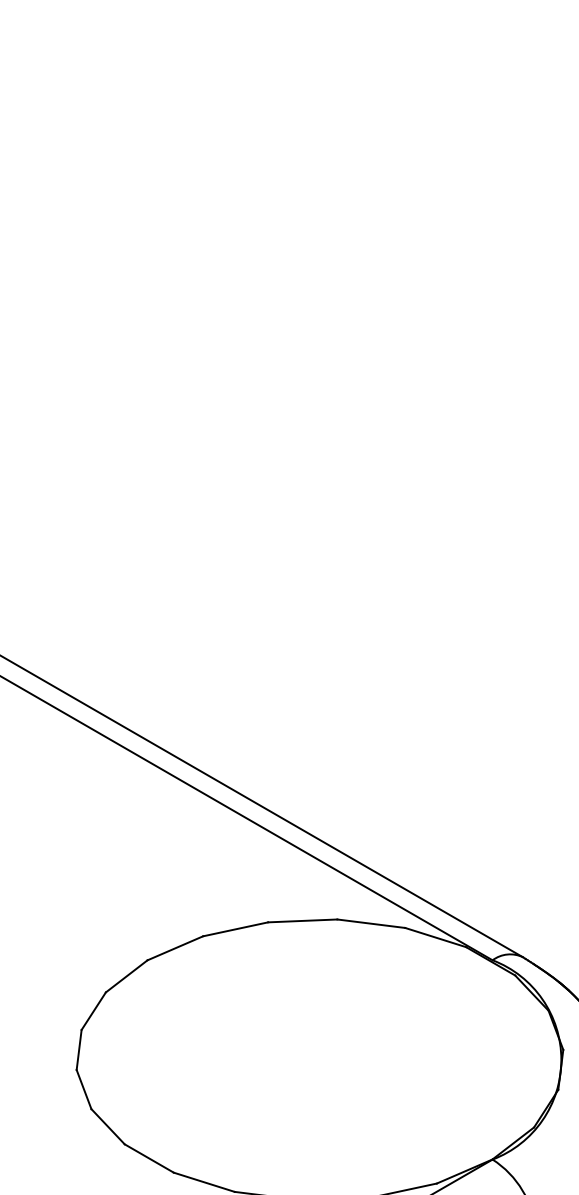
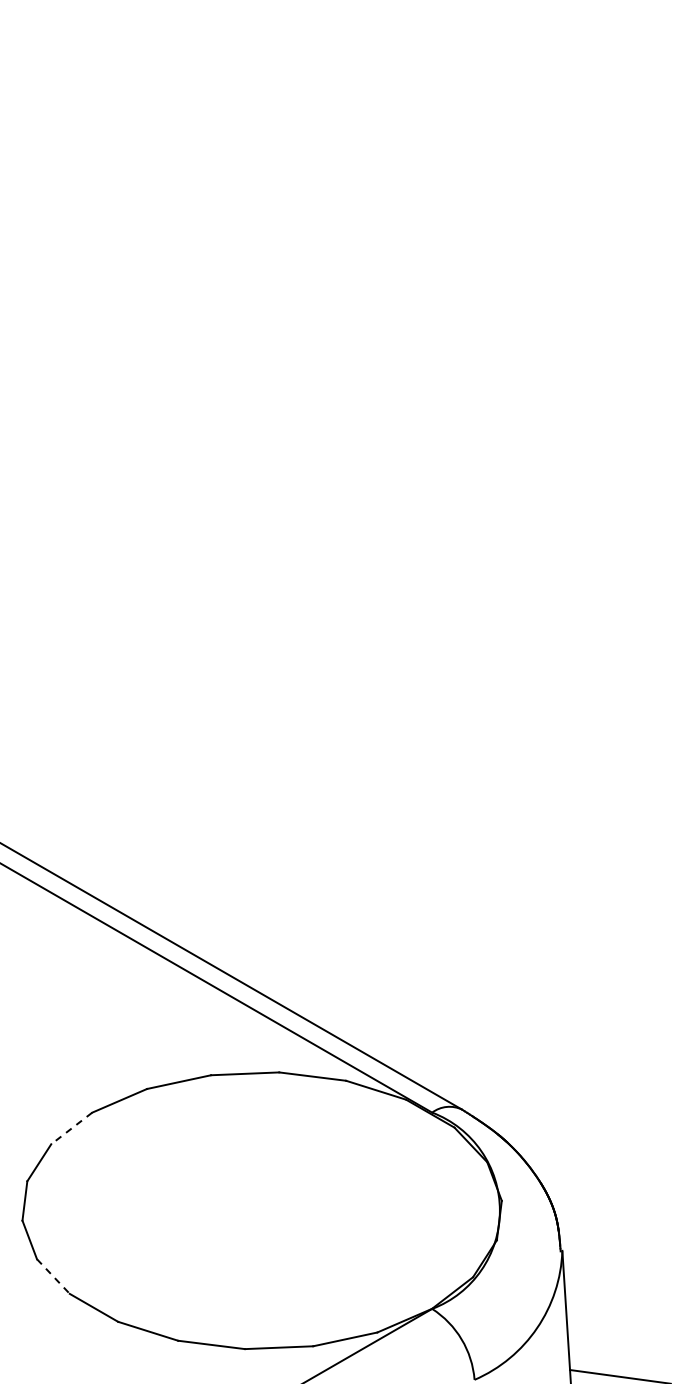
line: (126, 976) -> (71, 1128), solid -> dashed
line: (108, 1126) -> (53, 1276), solid -> dashed

